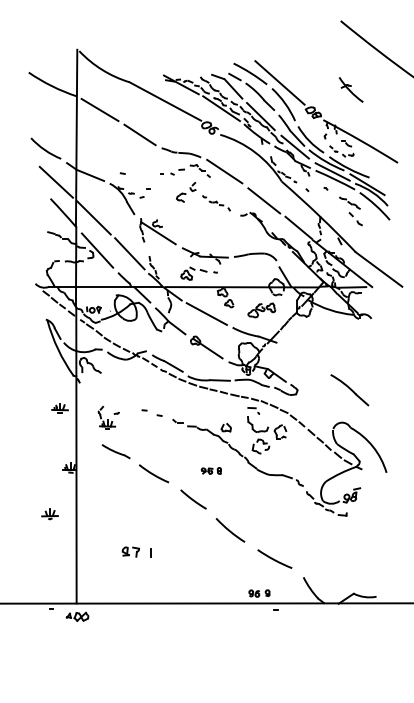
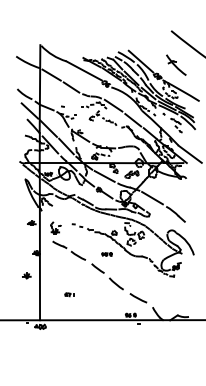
part: (351, 88) -> (176, 64), size x1.67
line: (303, 358) -> (152, 198), added
part: (135, 551) -> (69, 294), size x0.62

